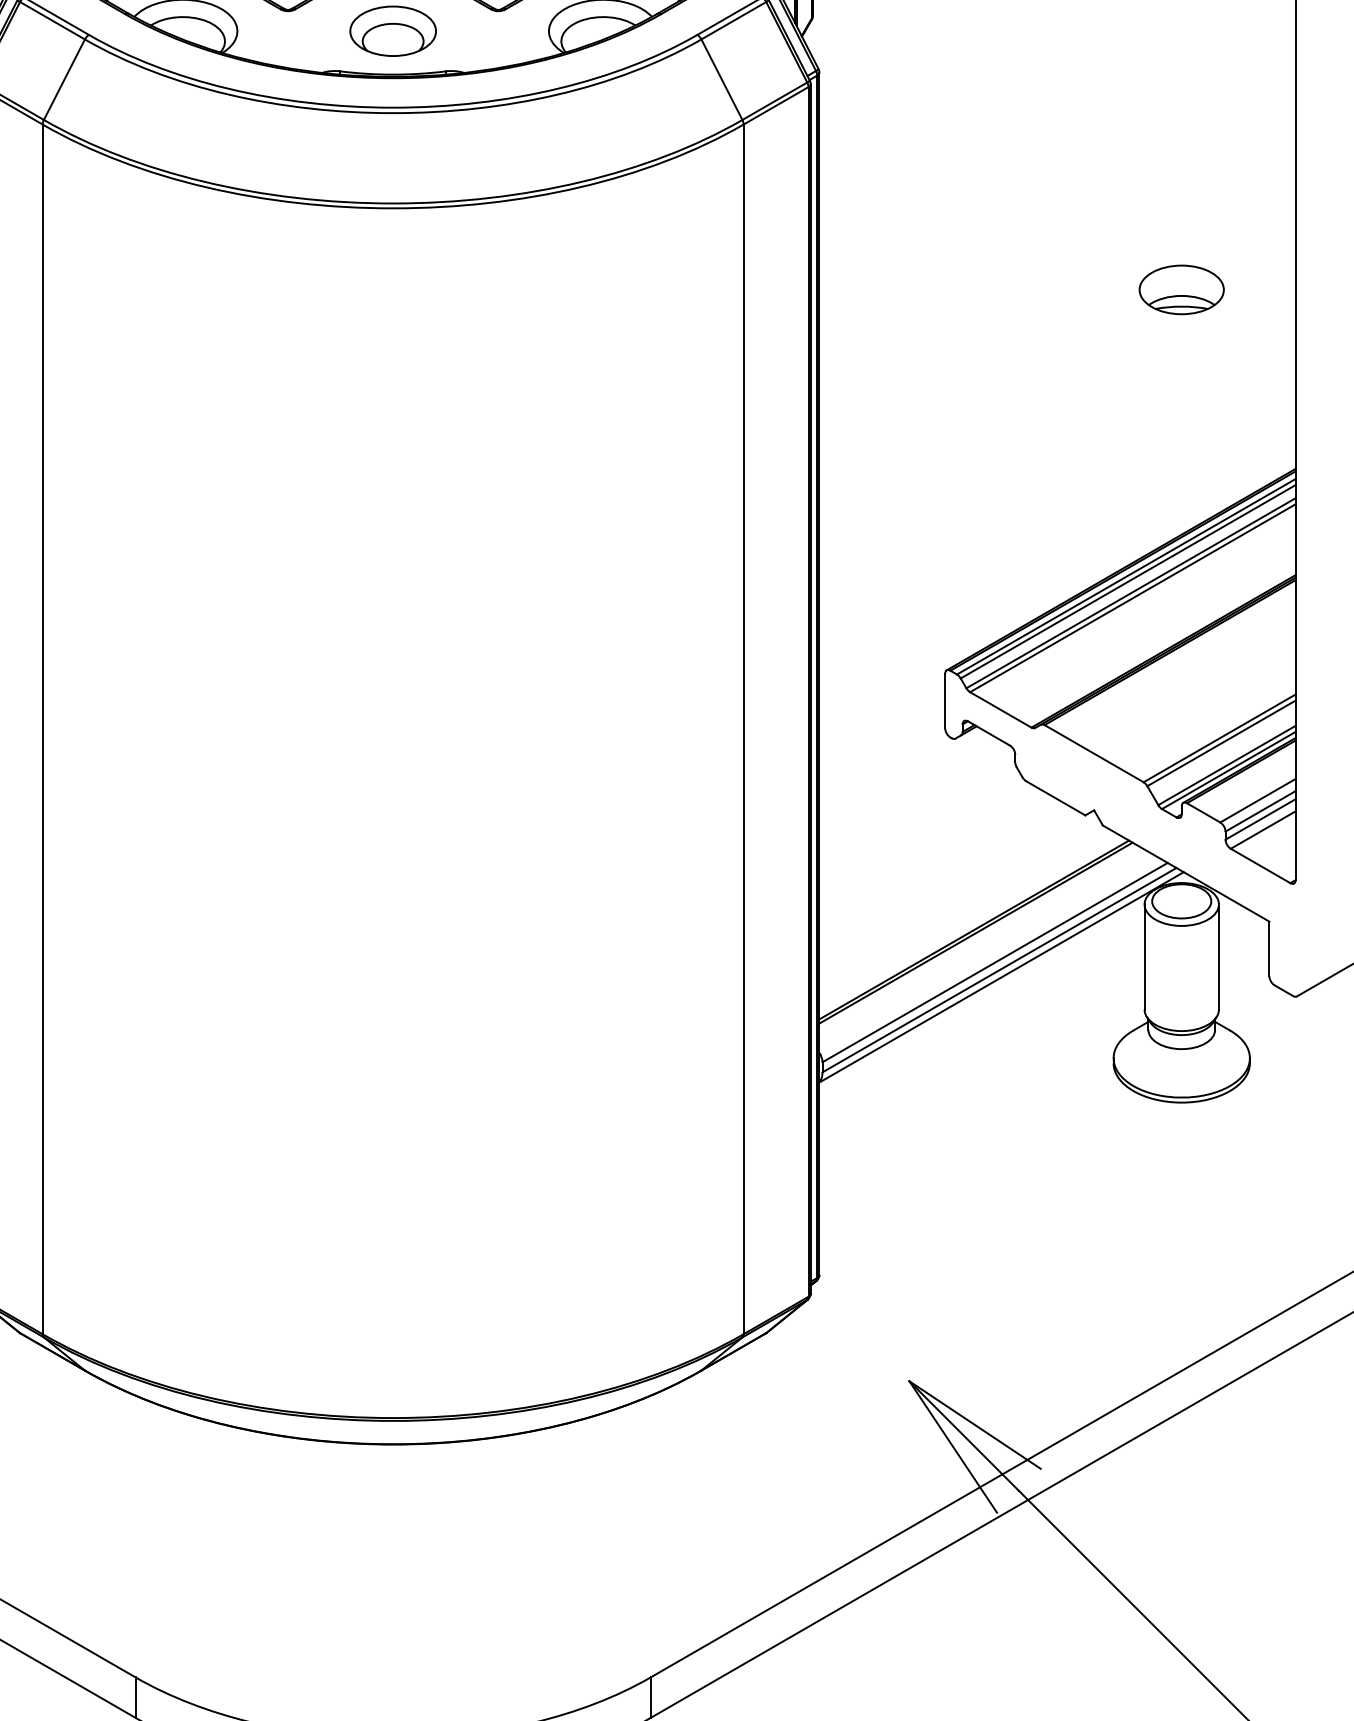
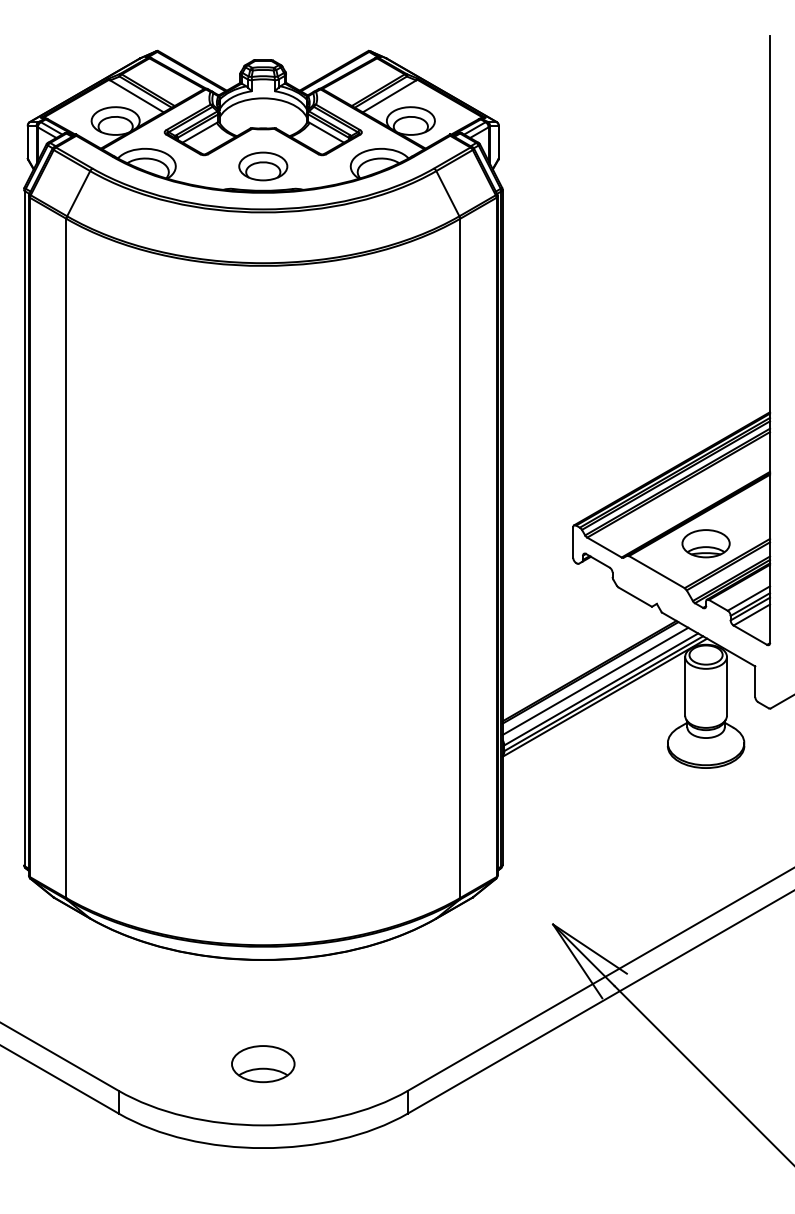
part: (1180, 289) -> (705, 543), moved
line: (984, 948) -> (595, 681), added
part: (393, 1630) -> (263, 1064), added

